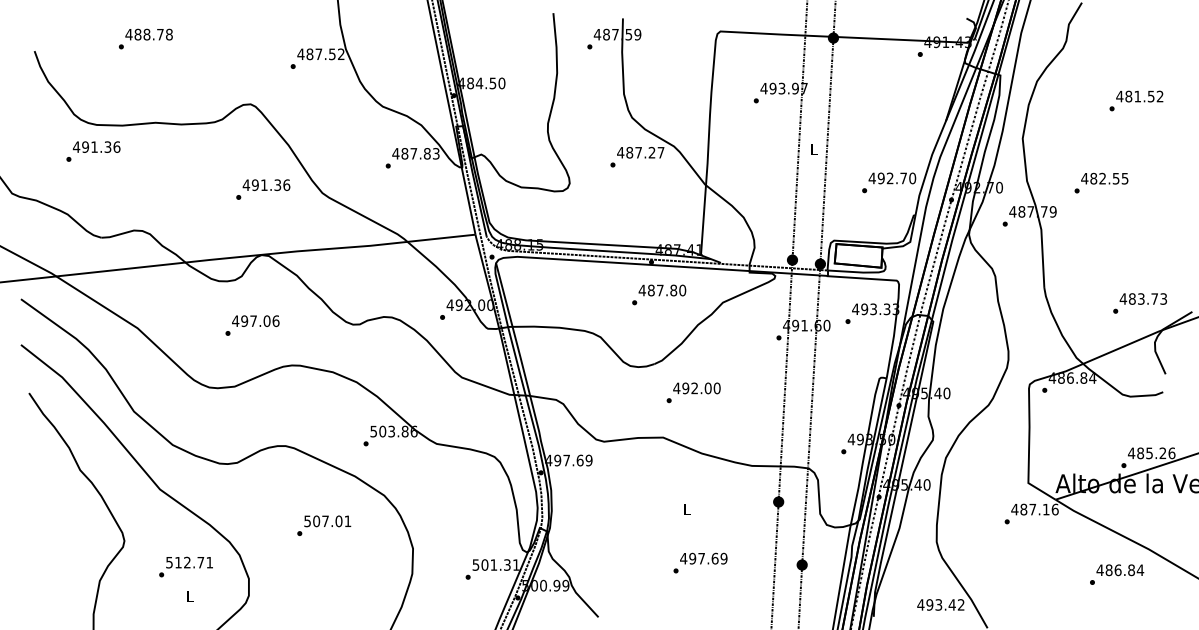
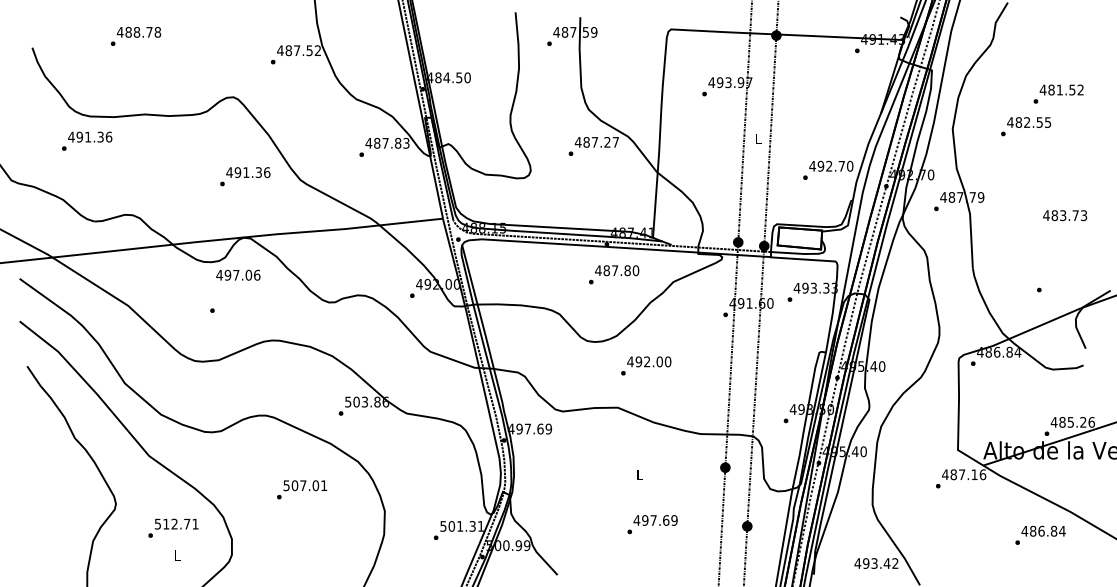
text: (1101, 182) -> (1026, 126), moved
text: (1143, 298) -> (1065, 215), moved
text: (255, 320) -> (238, 274), moved

